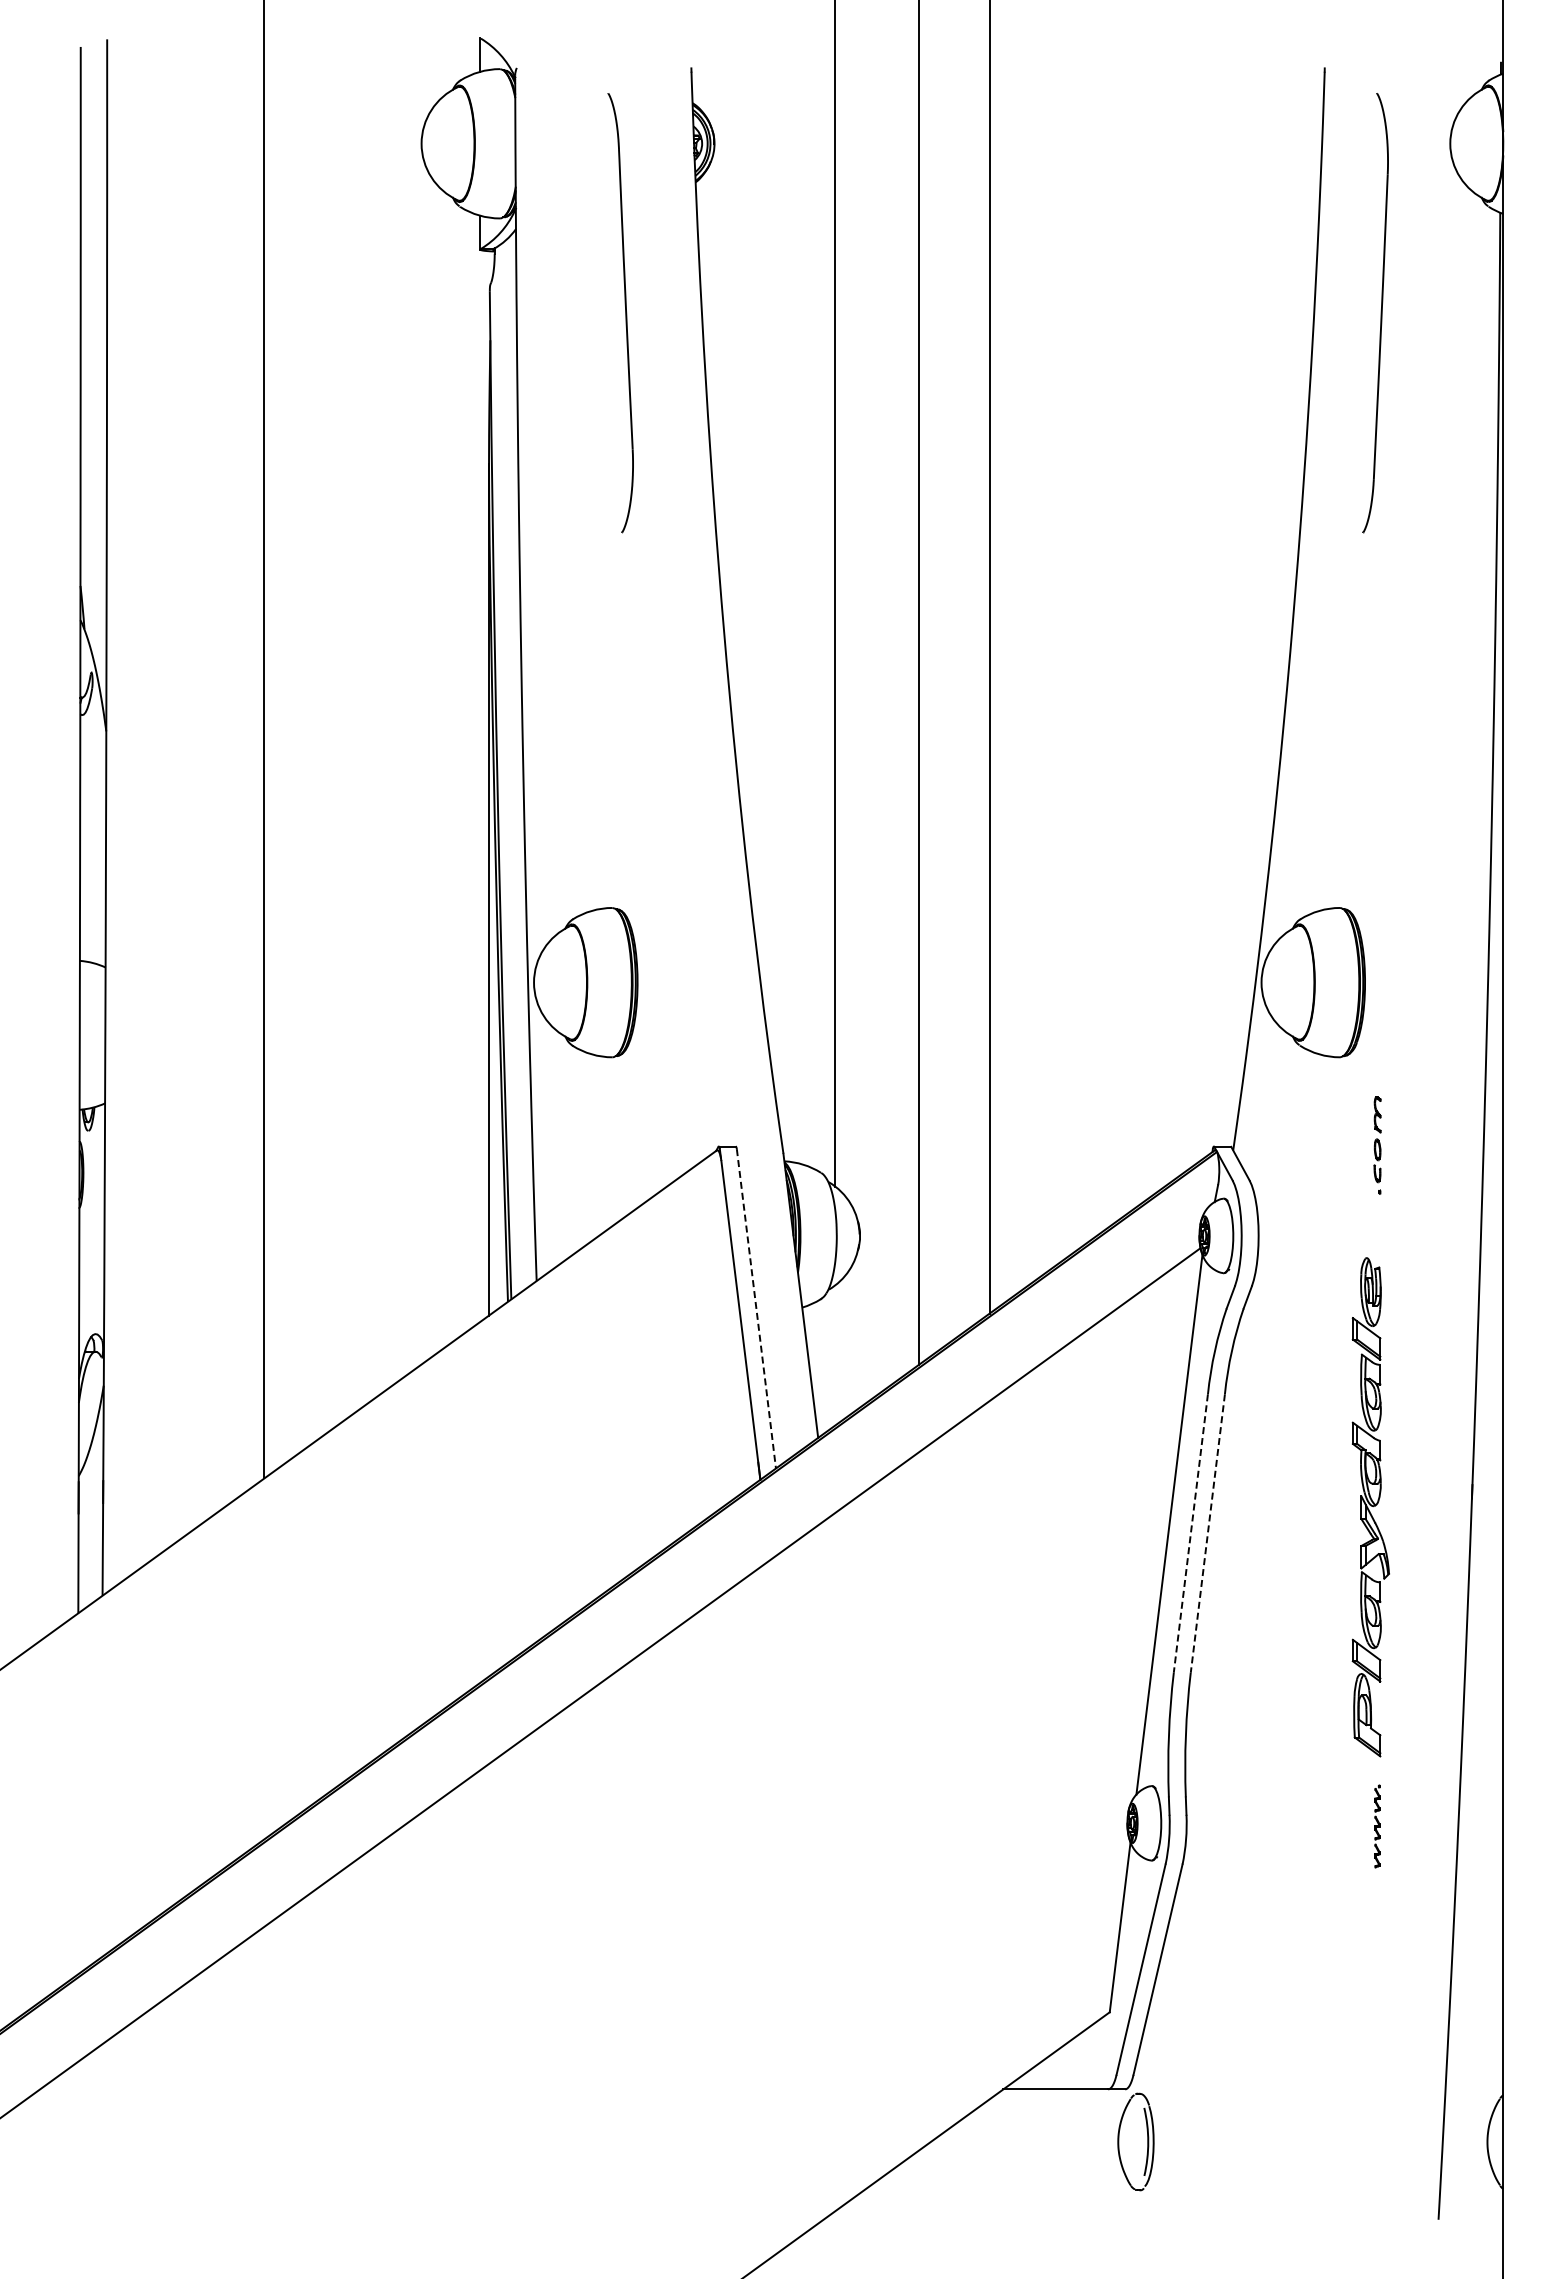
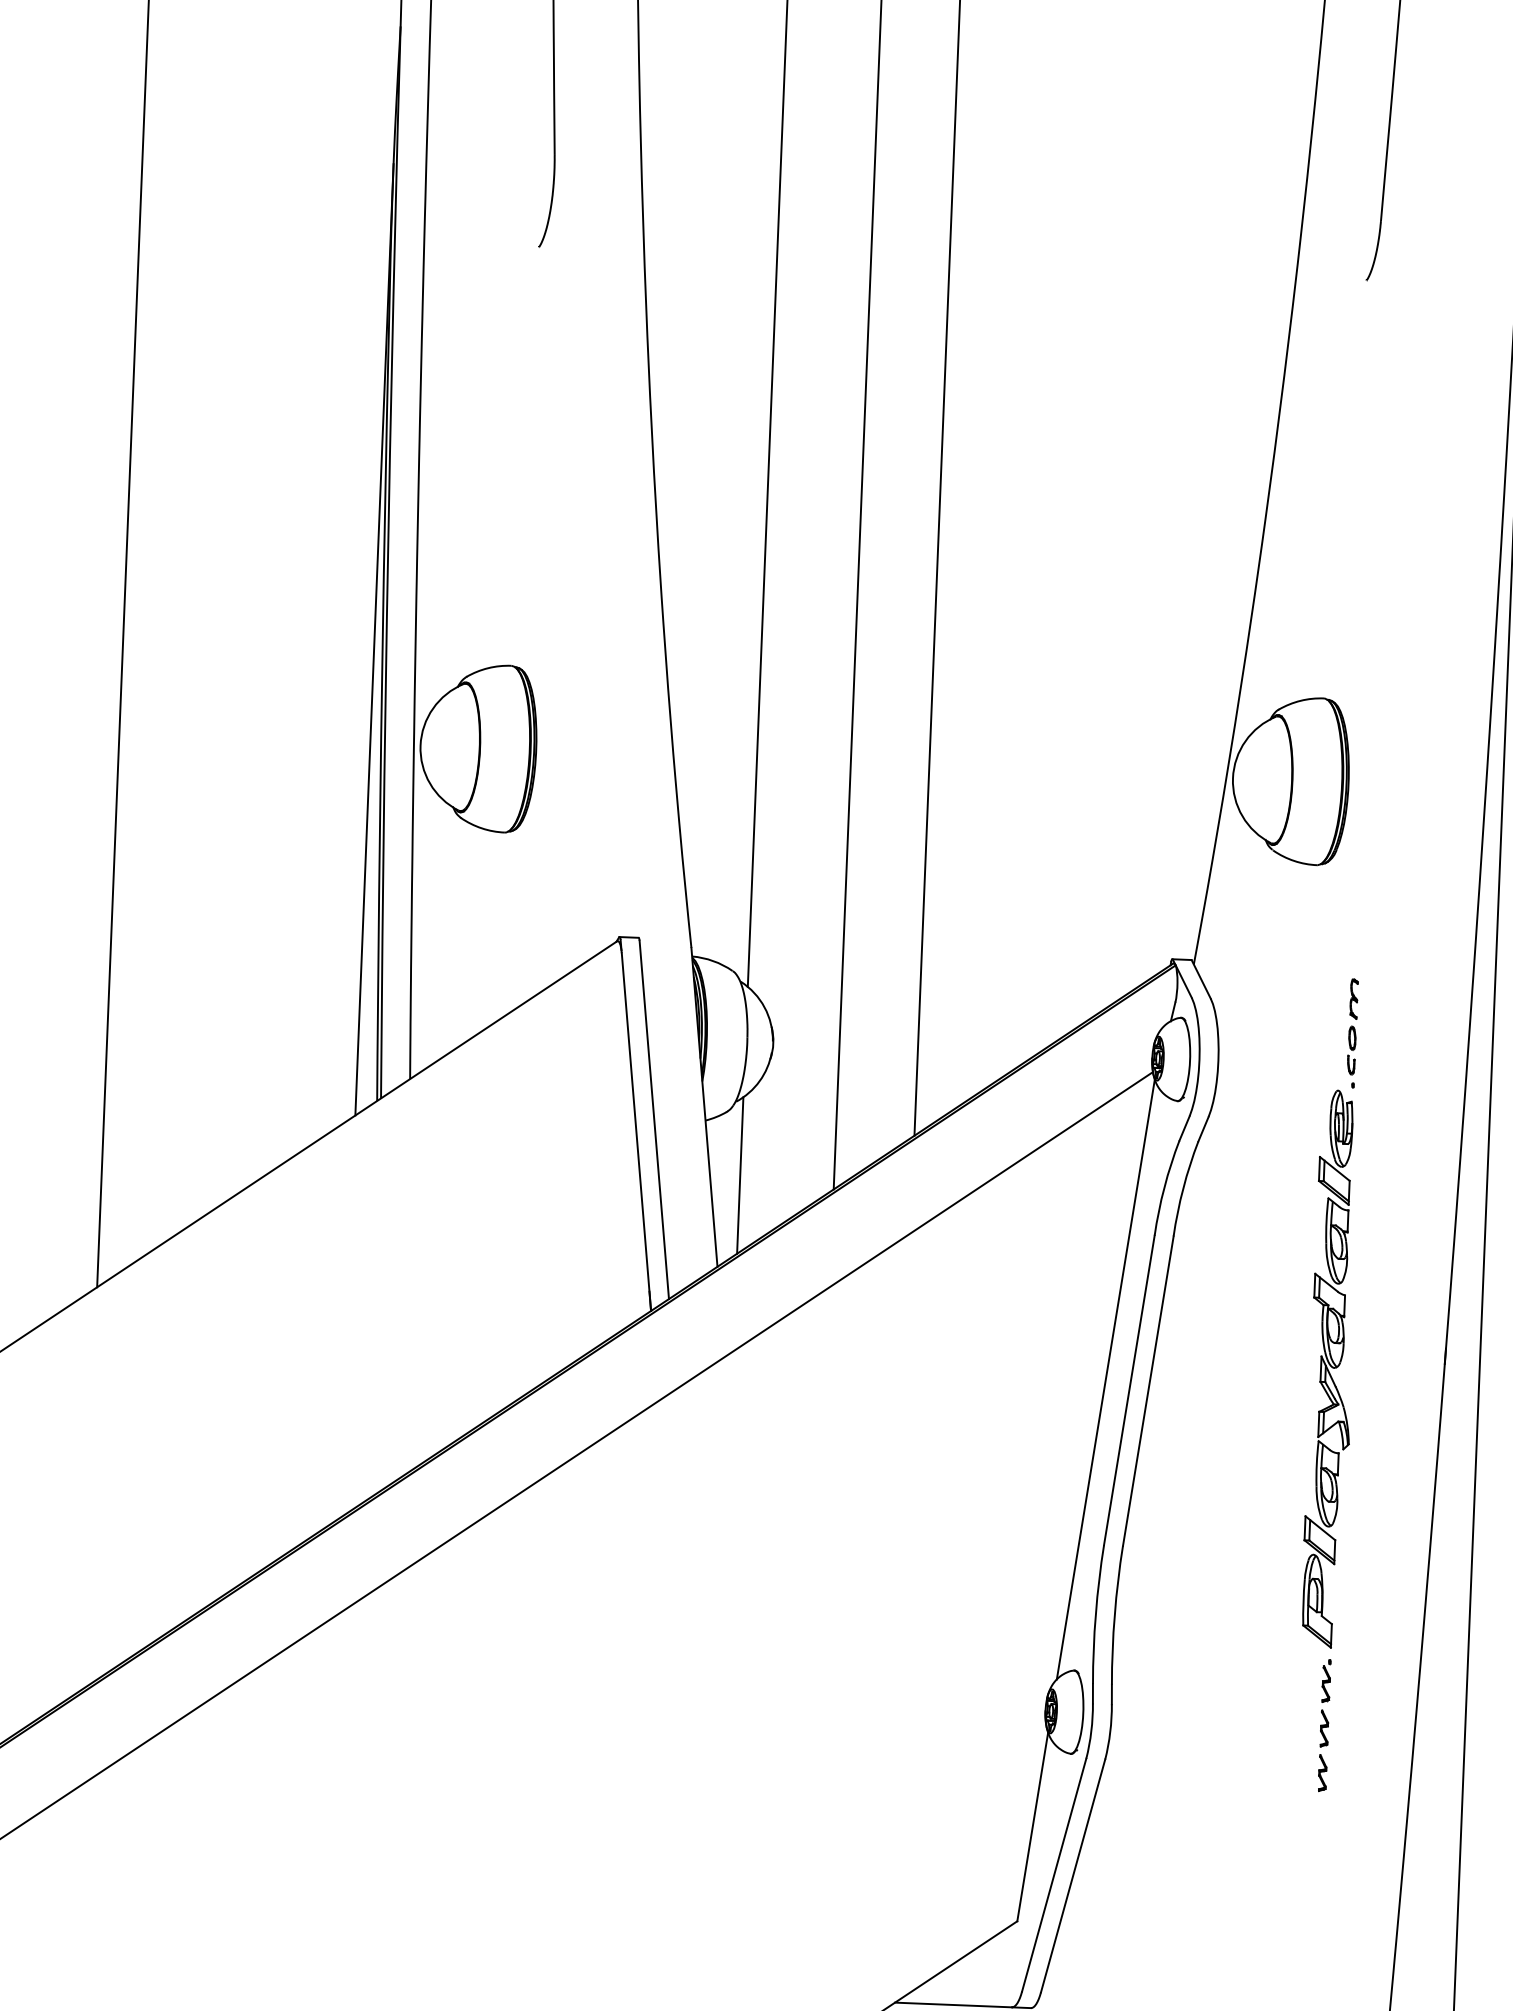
part: (1377, 1145) -> (1352, 1033), moved
line: (756, 1308) -> (654, 1119), dashed -> solid
line: (835, 1355) -> (740, 1175), added
line: (1190, 1534) -> (1128, 1391), dashed -> solid
line: (1207, 1534) -> (1147, 1392), dashed -> solid
part: (1377, 1825) -> (1324, 1724), size x1.43

